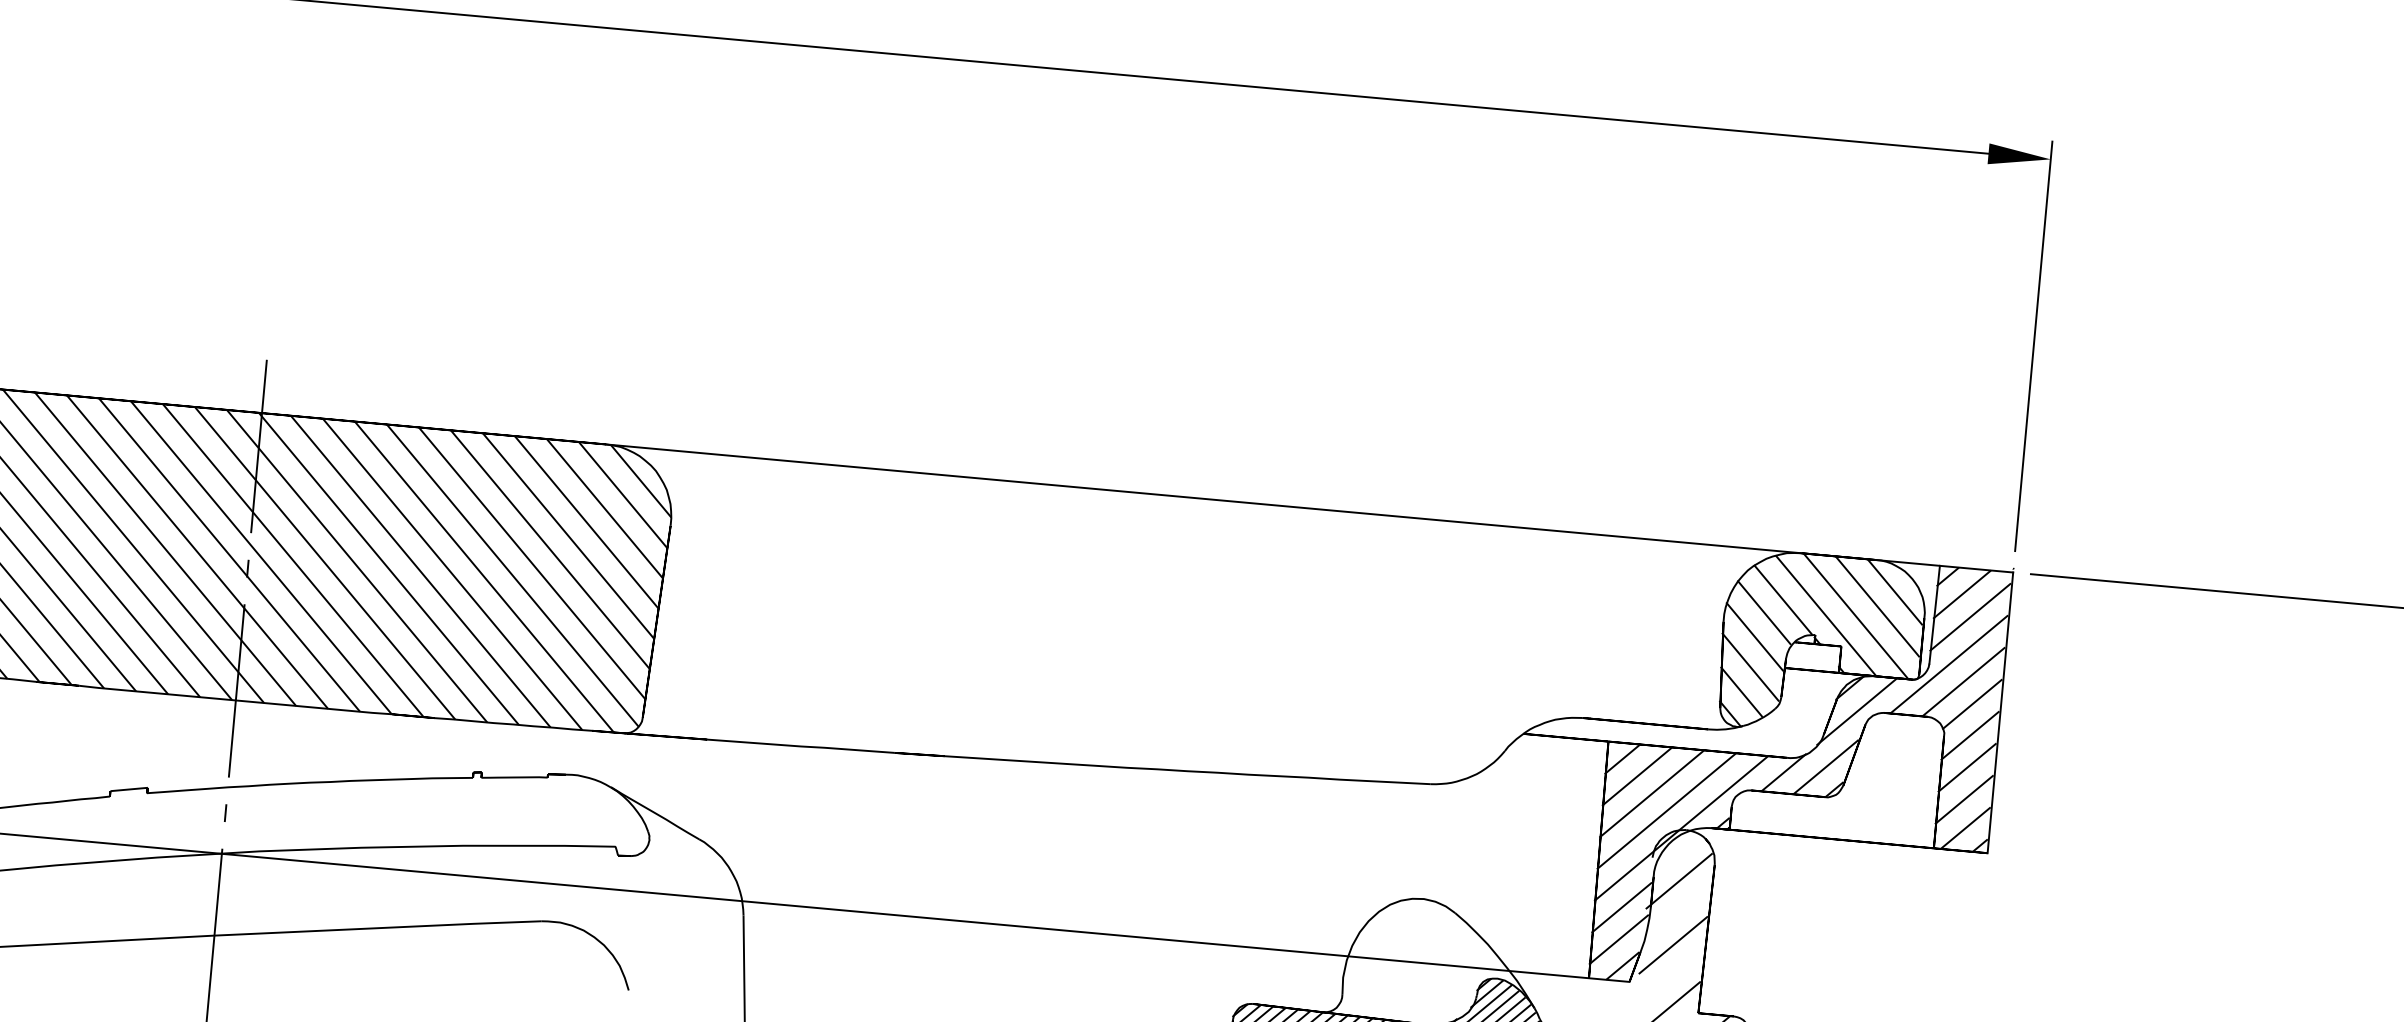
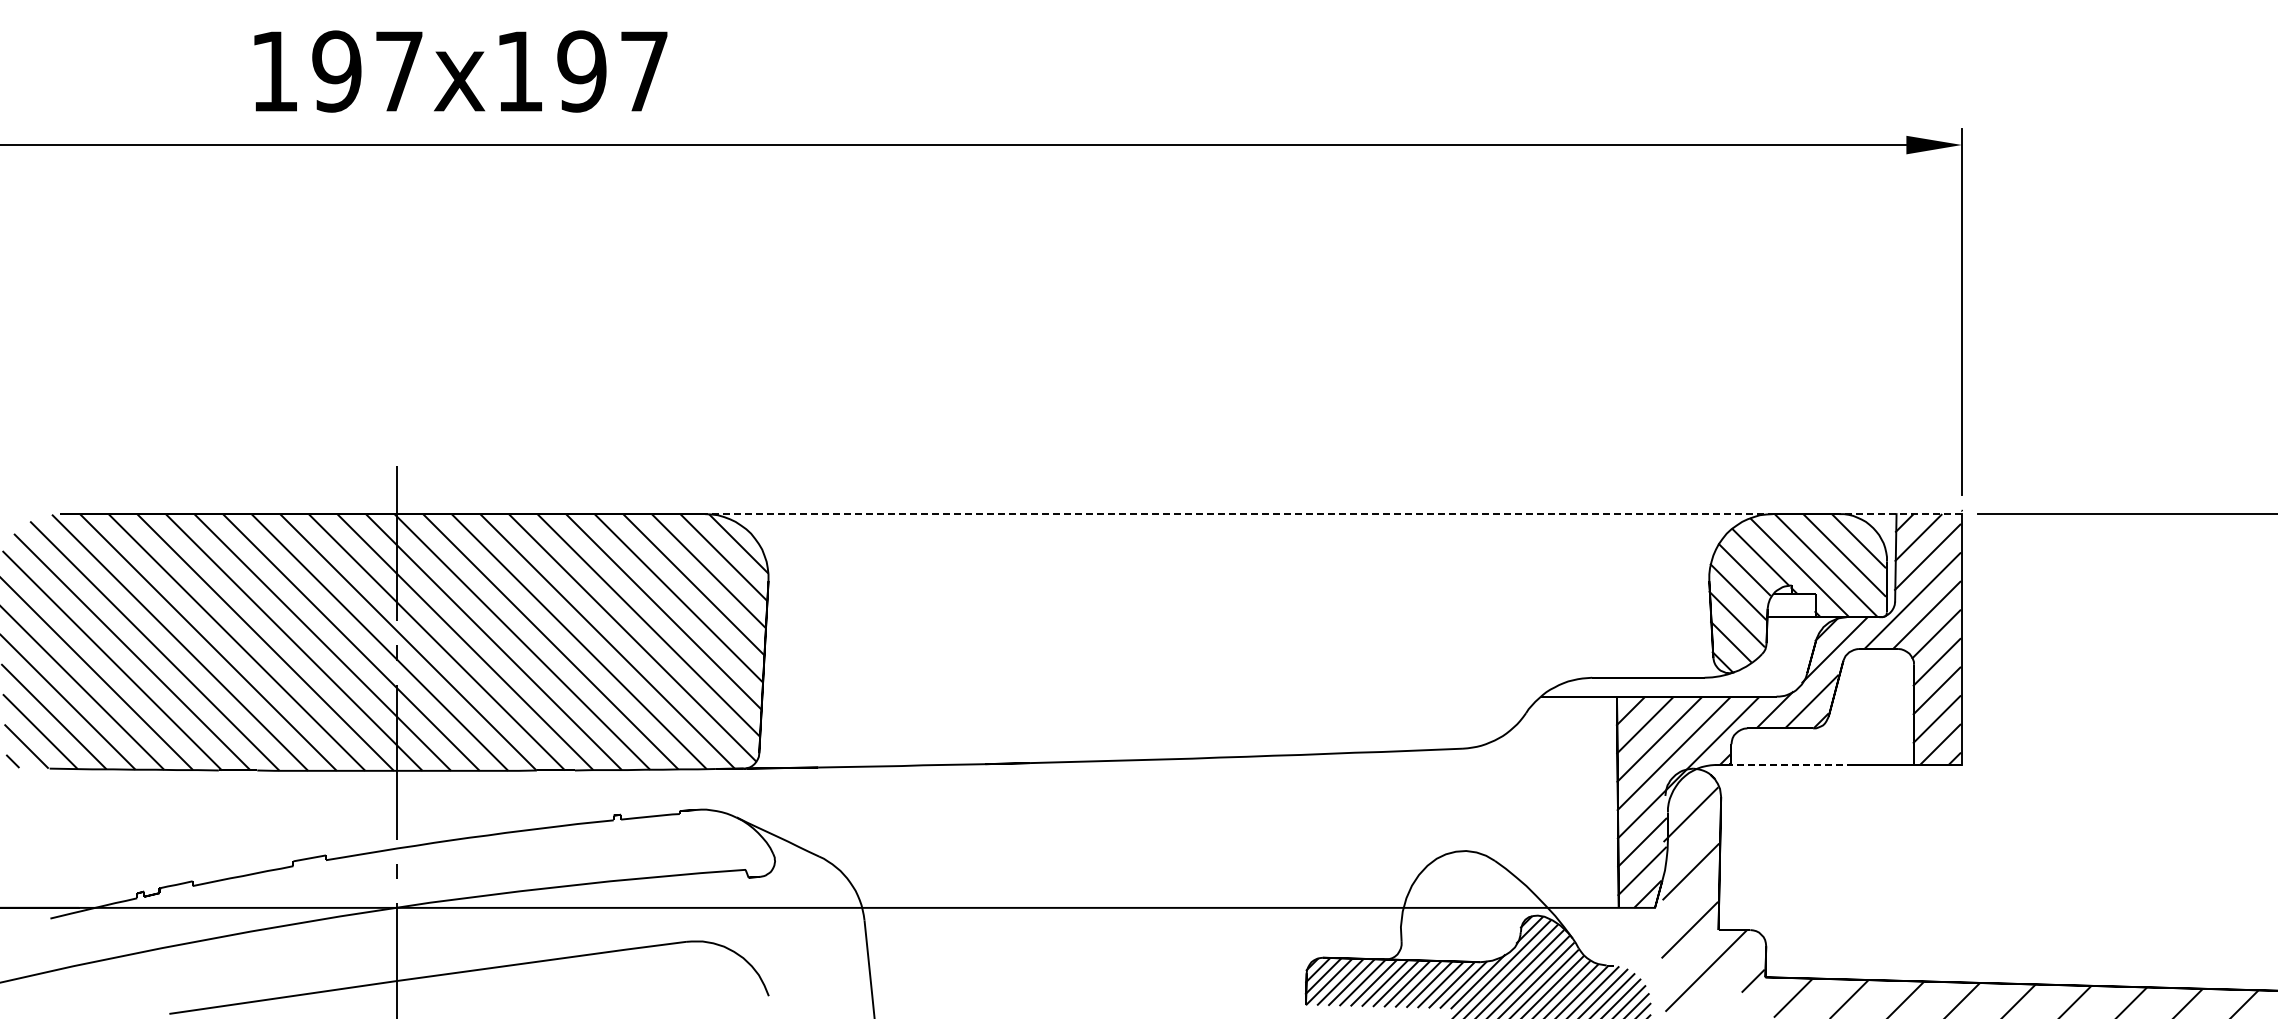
line: (1309, 508) -> (1333, 514), solid -> dashed
line: (1862, 841) -> (1850, 764), solid -> dashed

